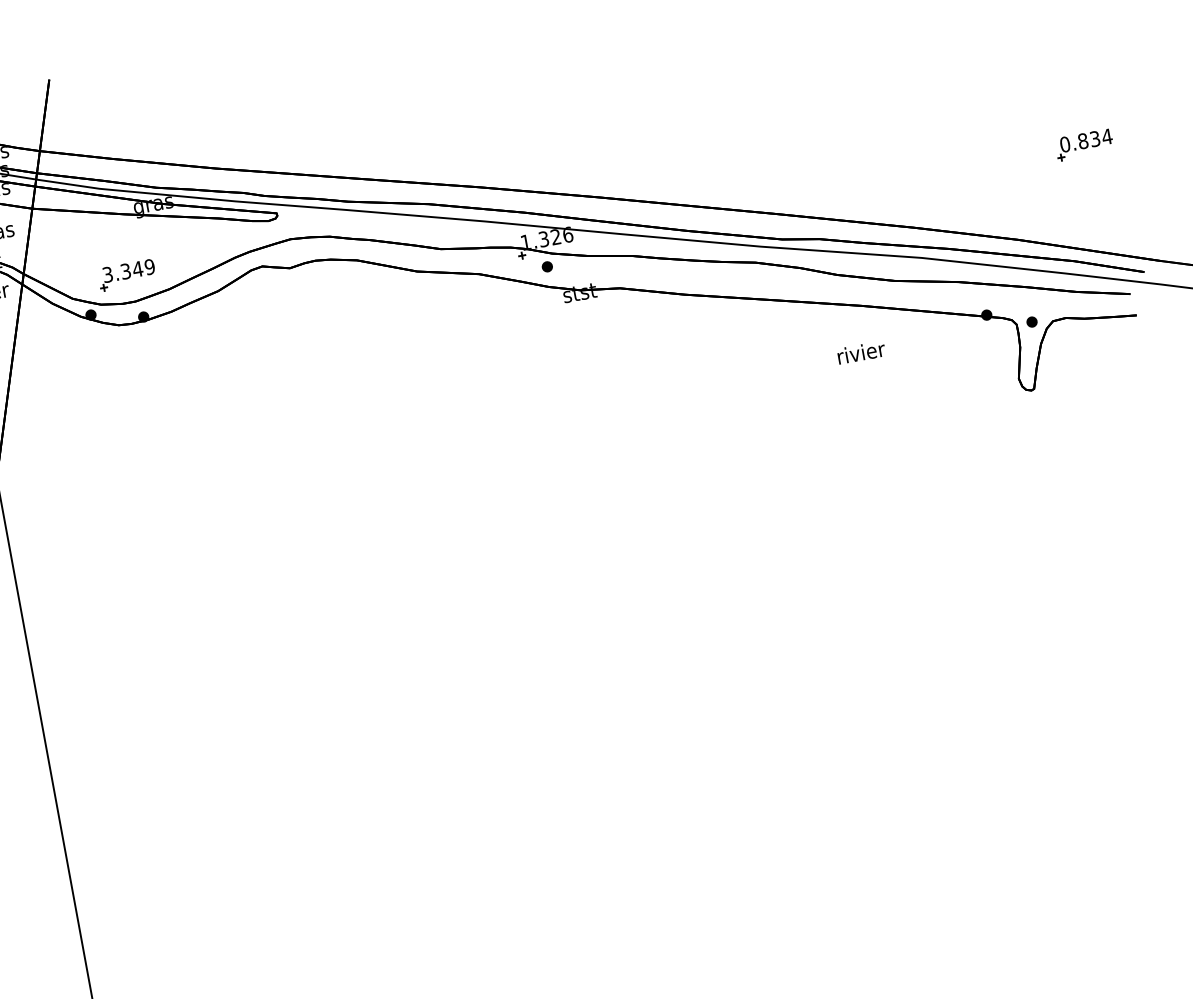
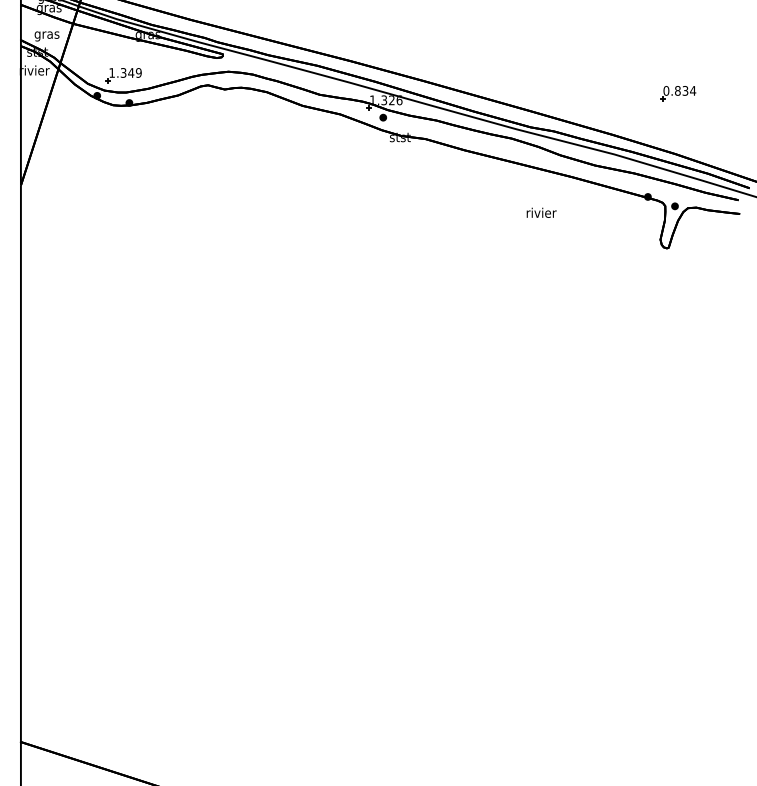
part: (1084, 145) -> (678, 93), moved
text: (106, 274) -> (111, 72), 3.349 -> 1.349
text: (861, 352) -> (541, 212), moved

